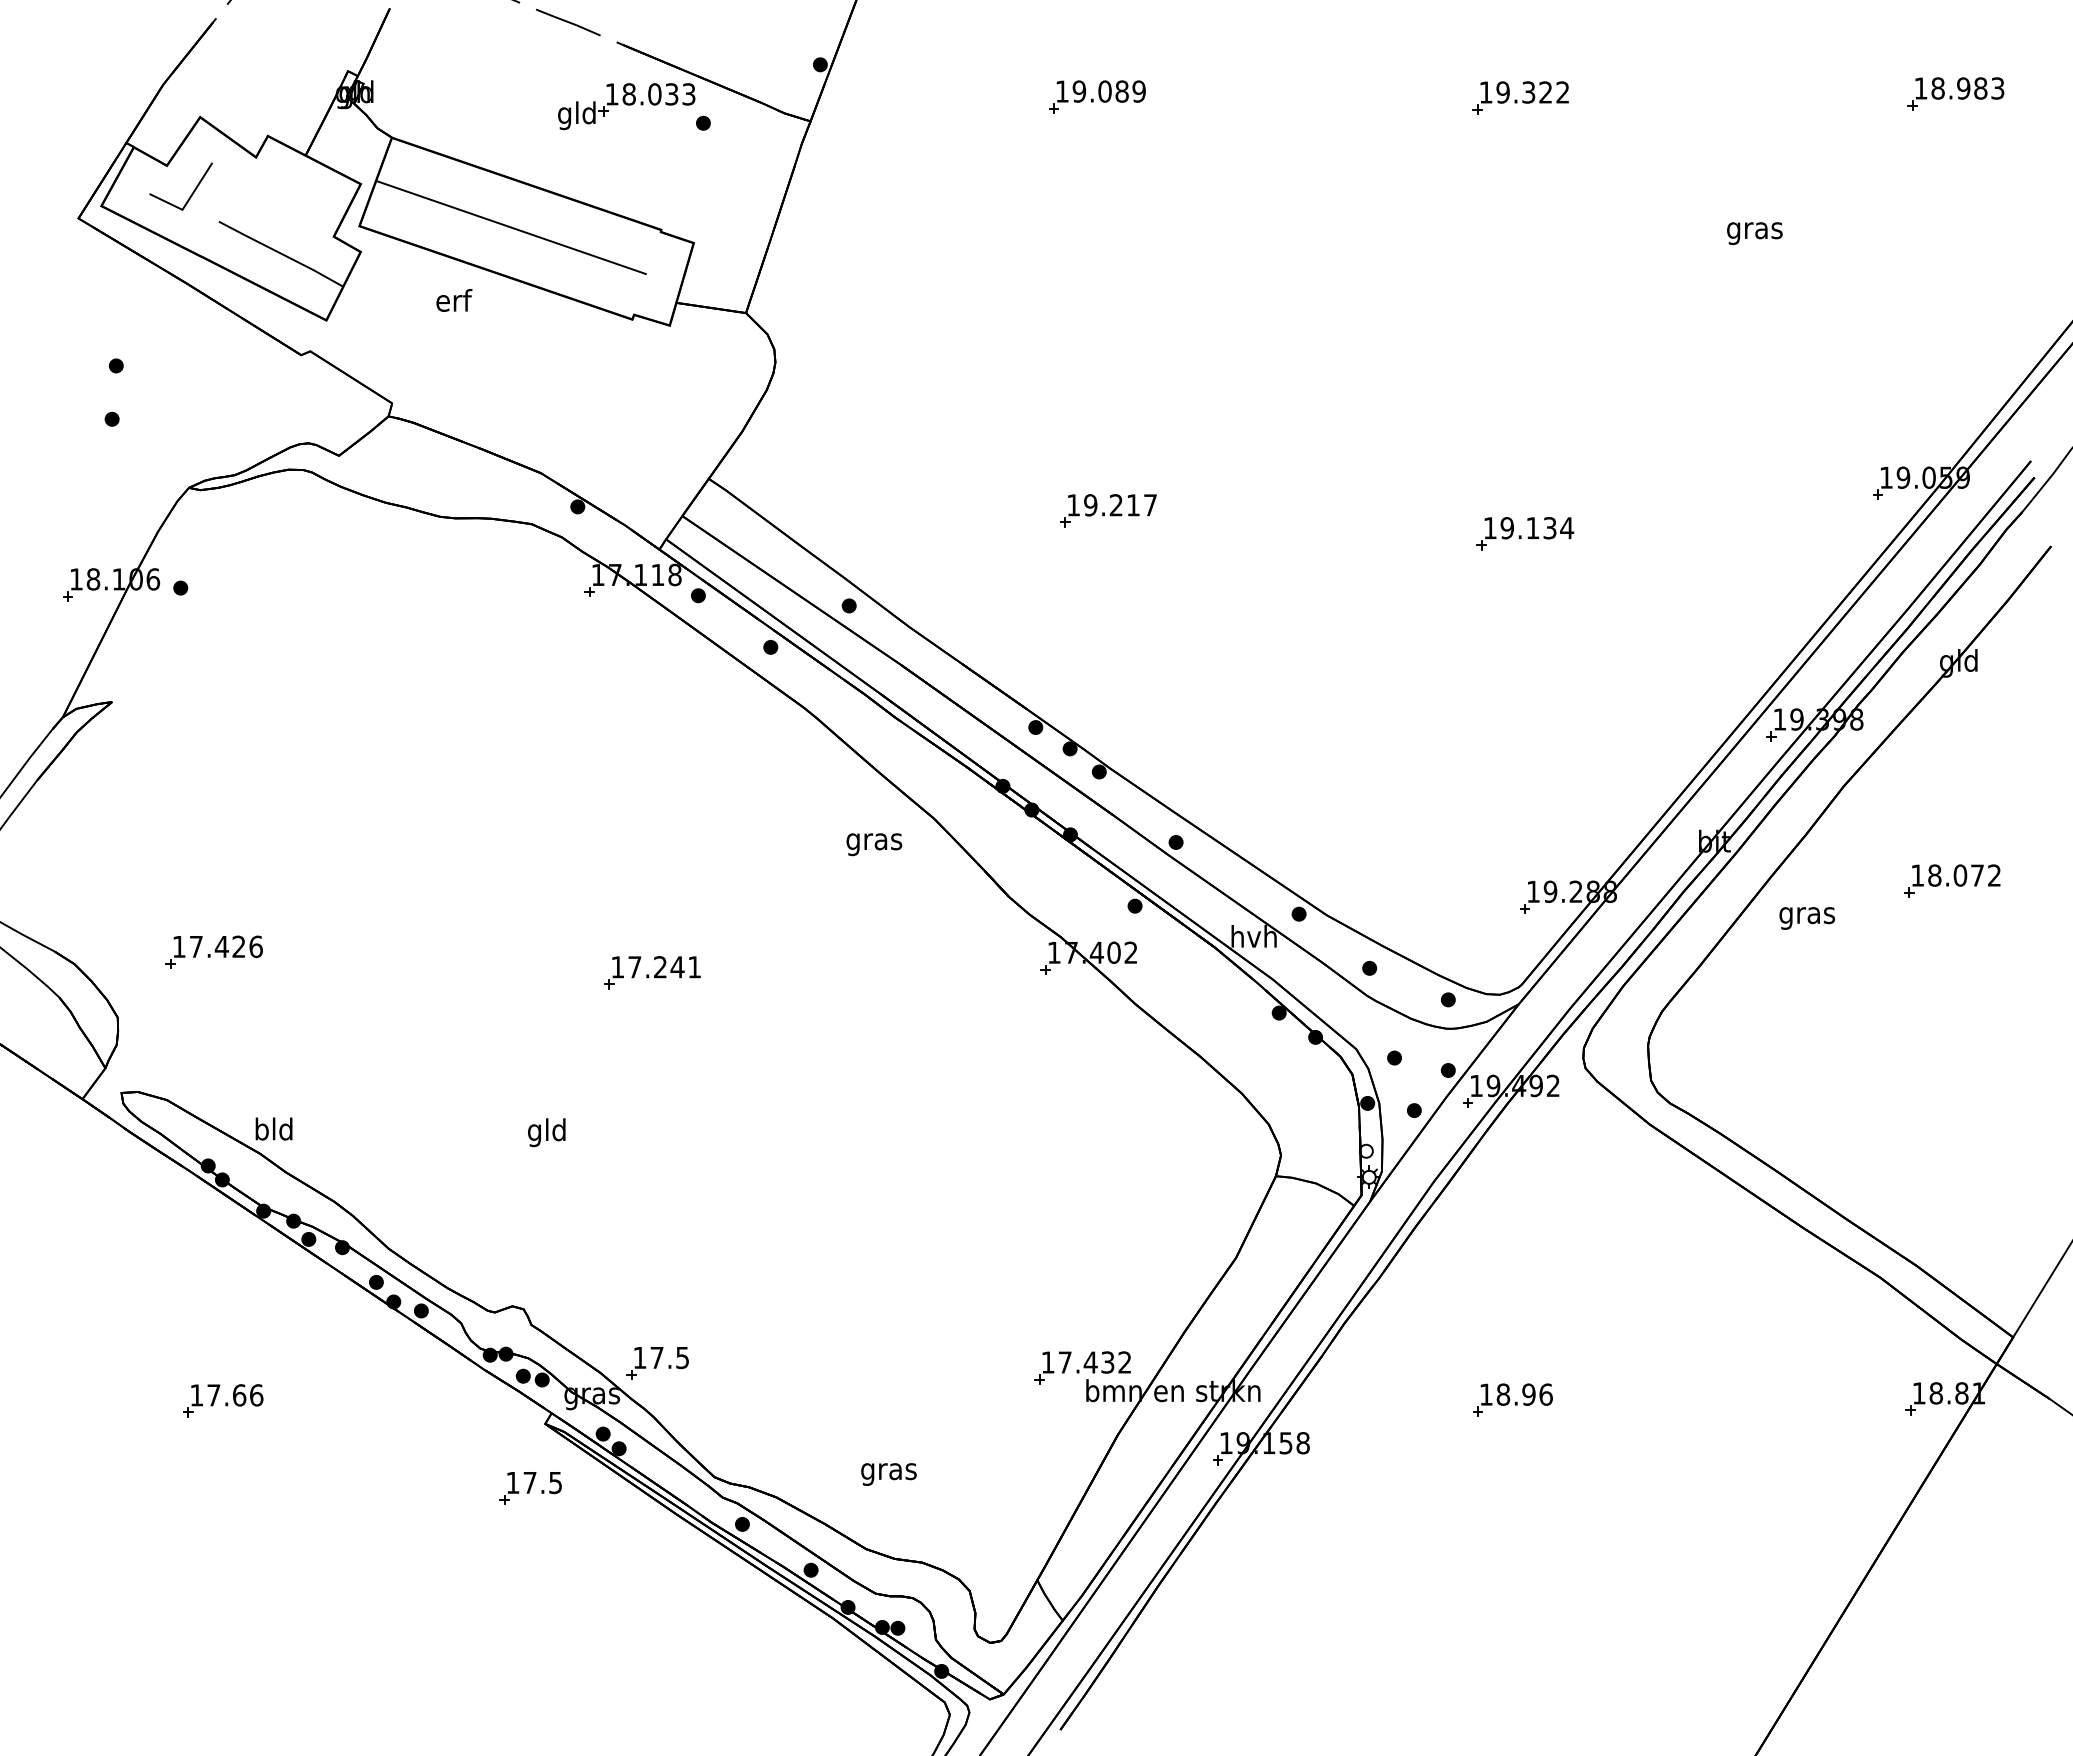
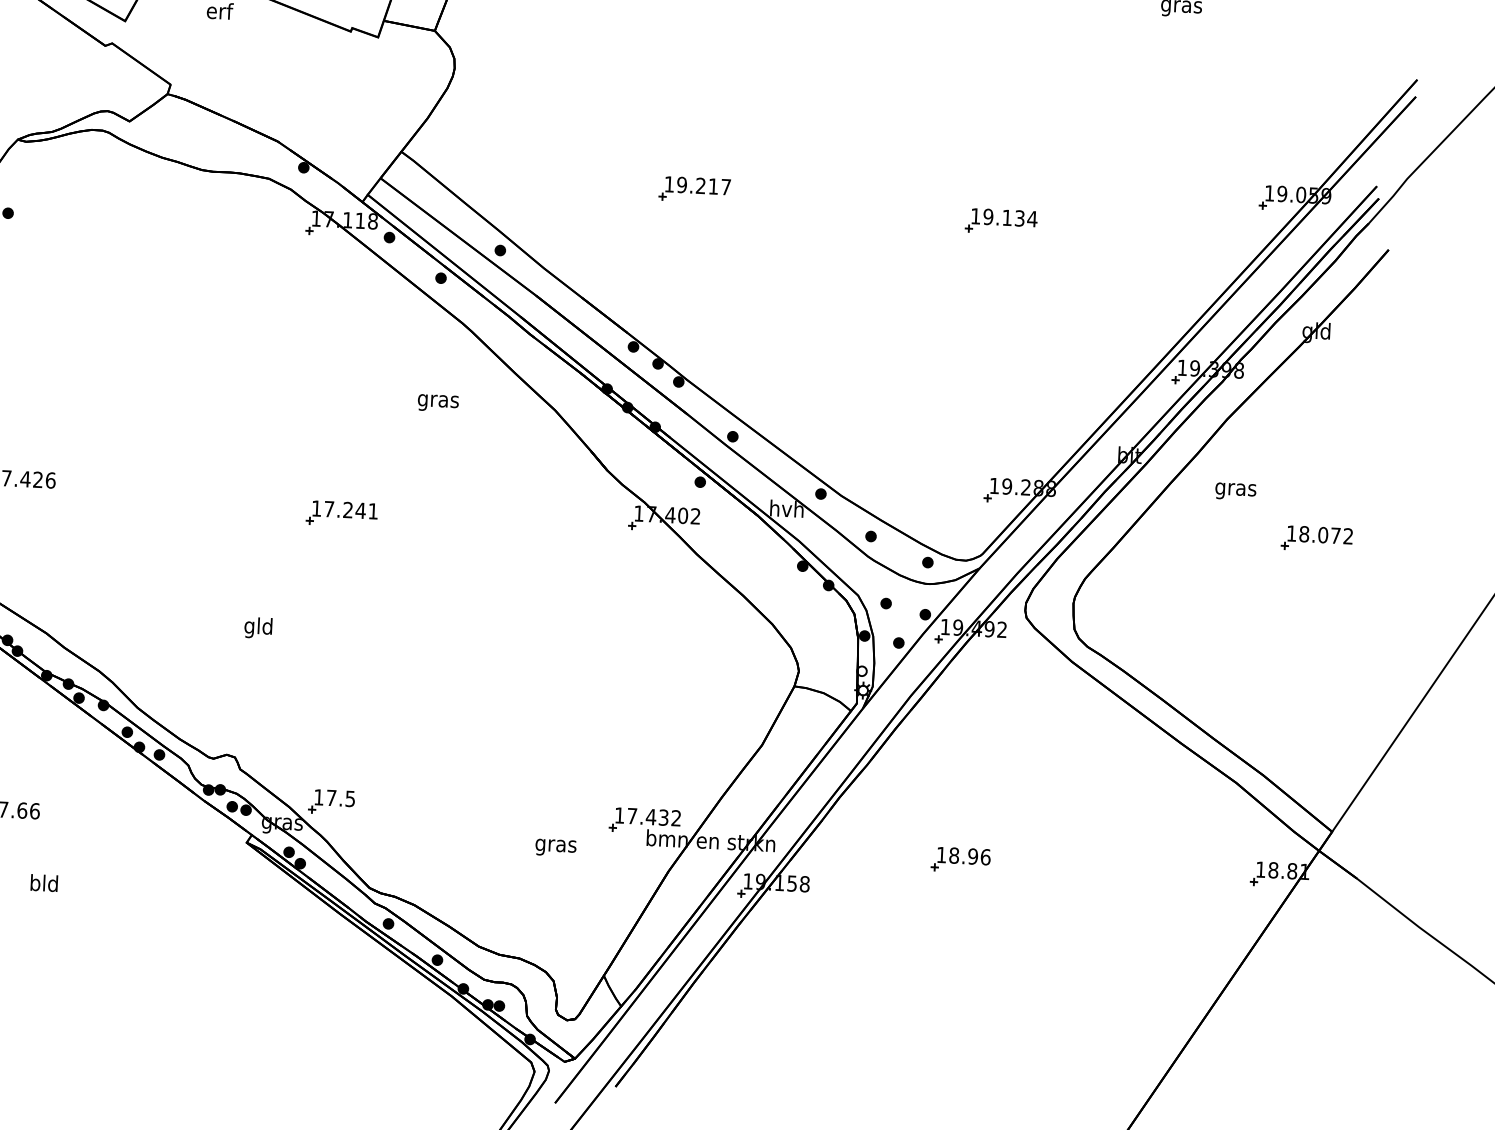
text: (874, 844) -> (438, 403), moved
part: (1952, 880) -> (1317, 538), moved
text: (1806, 918) -> (1235, 491), moved
text: (273, 1128) -> (43, 882), moved
text: (888, 1474) -> (555, 847), moved
part: (530, 1488) -> (233, 889), removed

